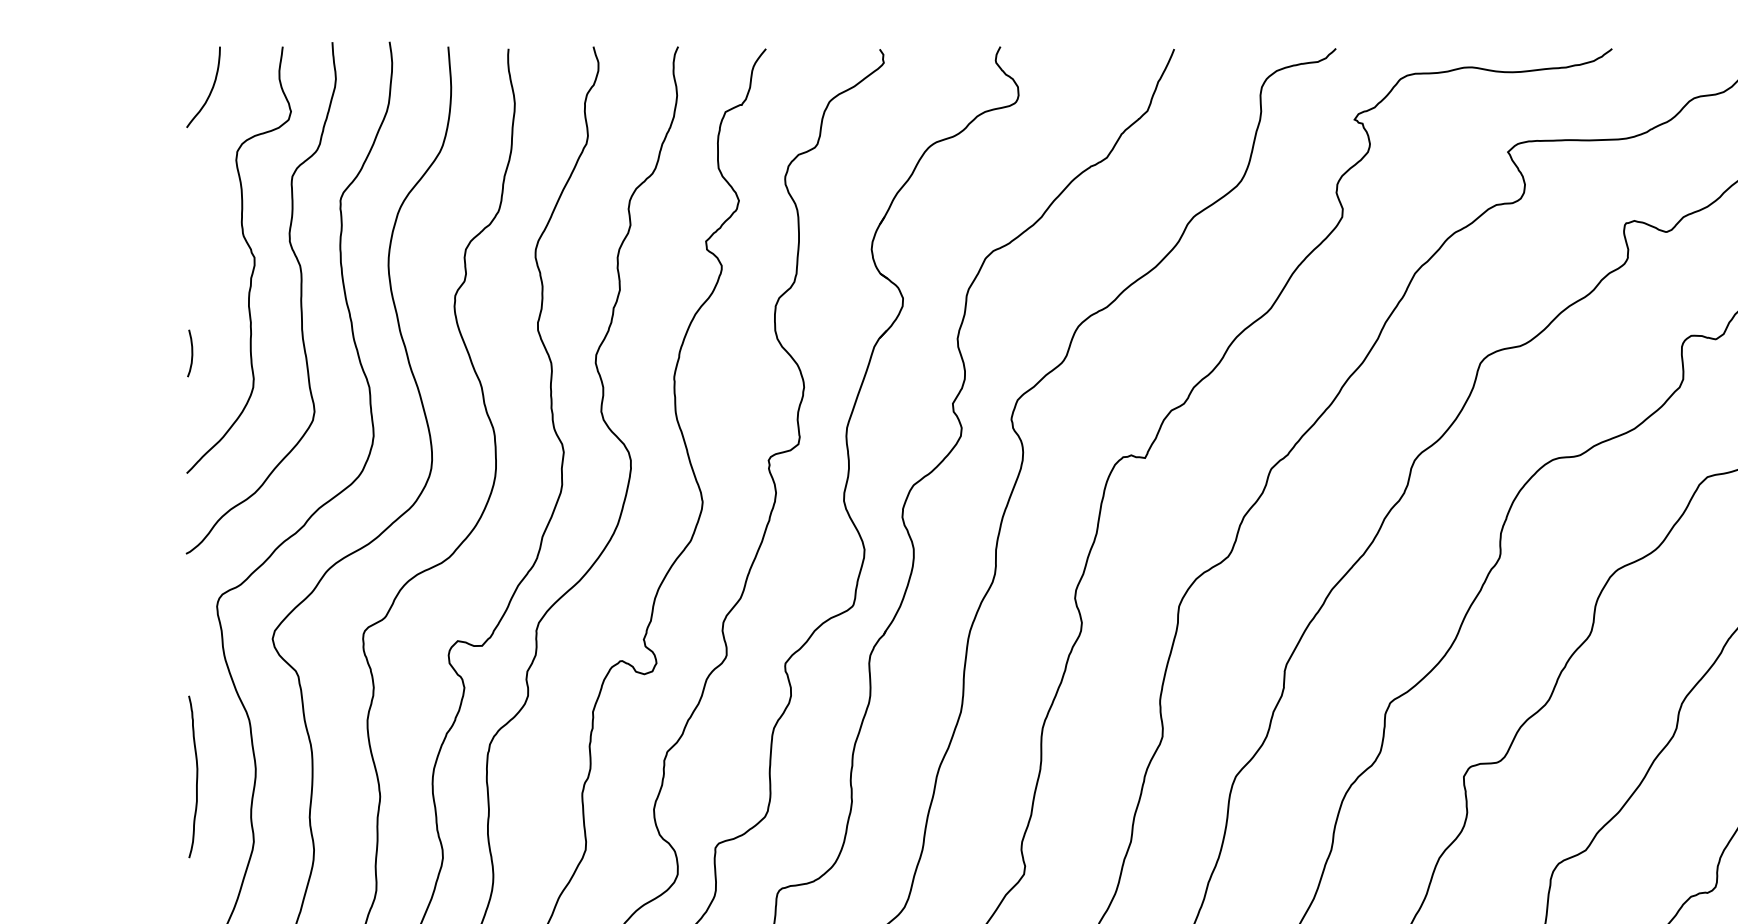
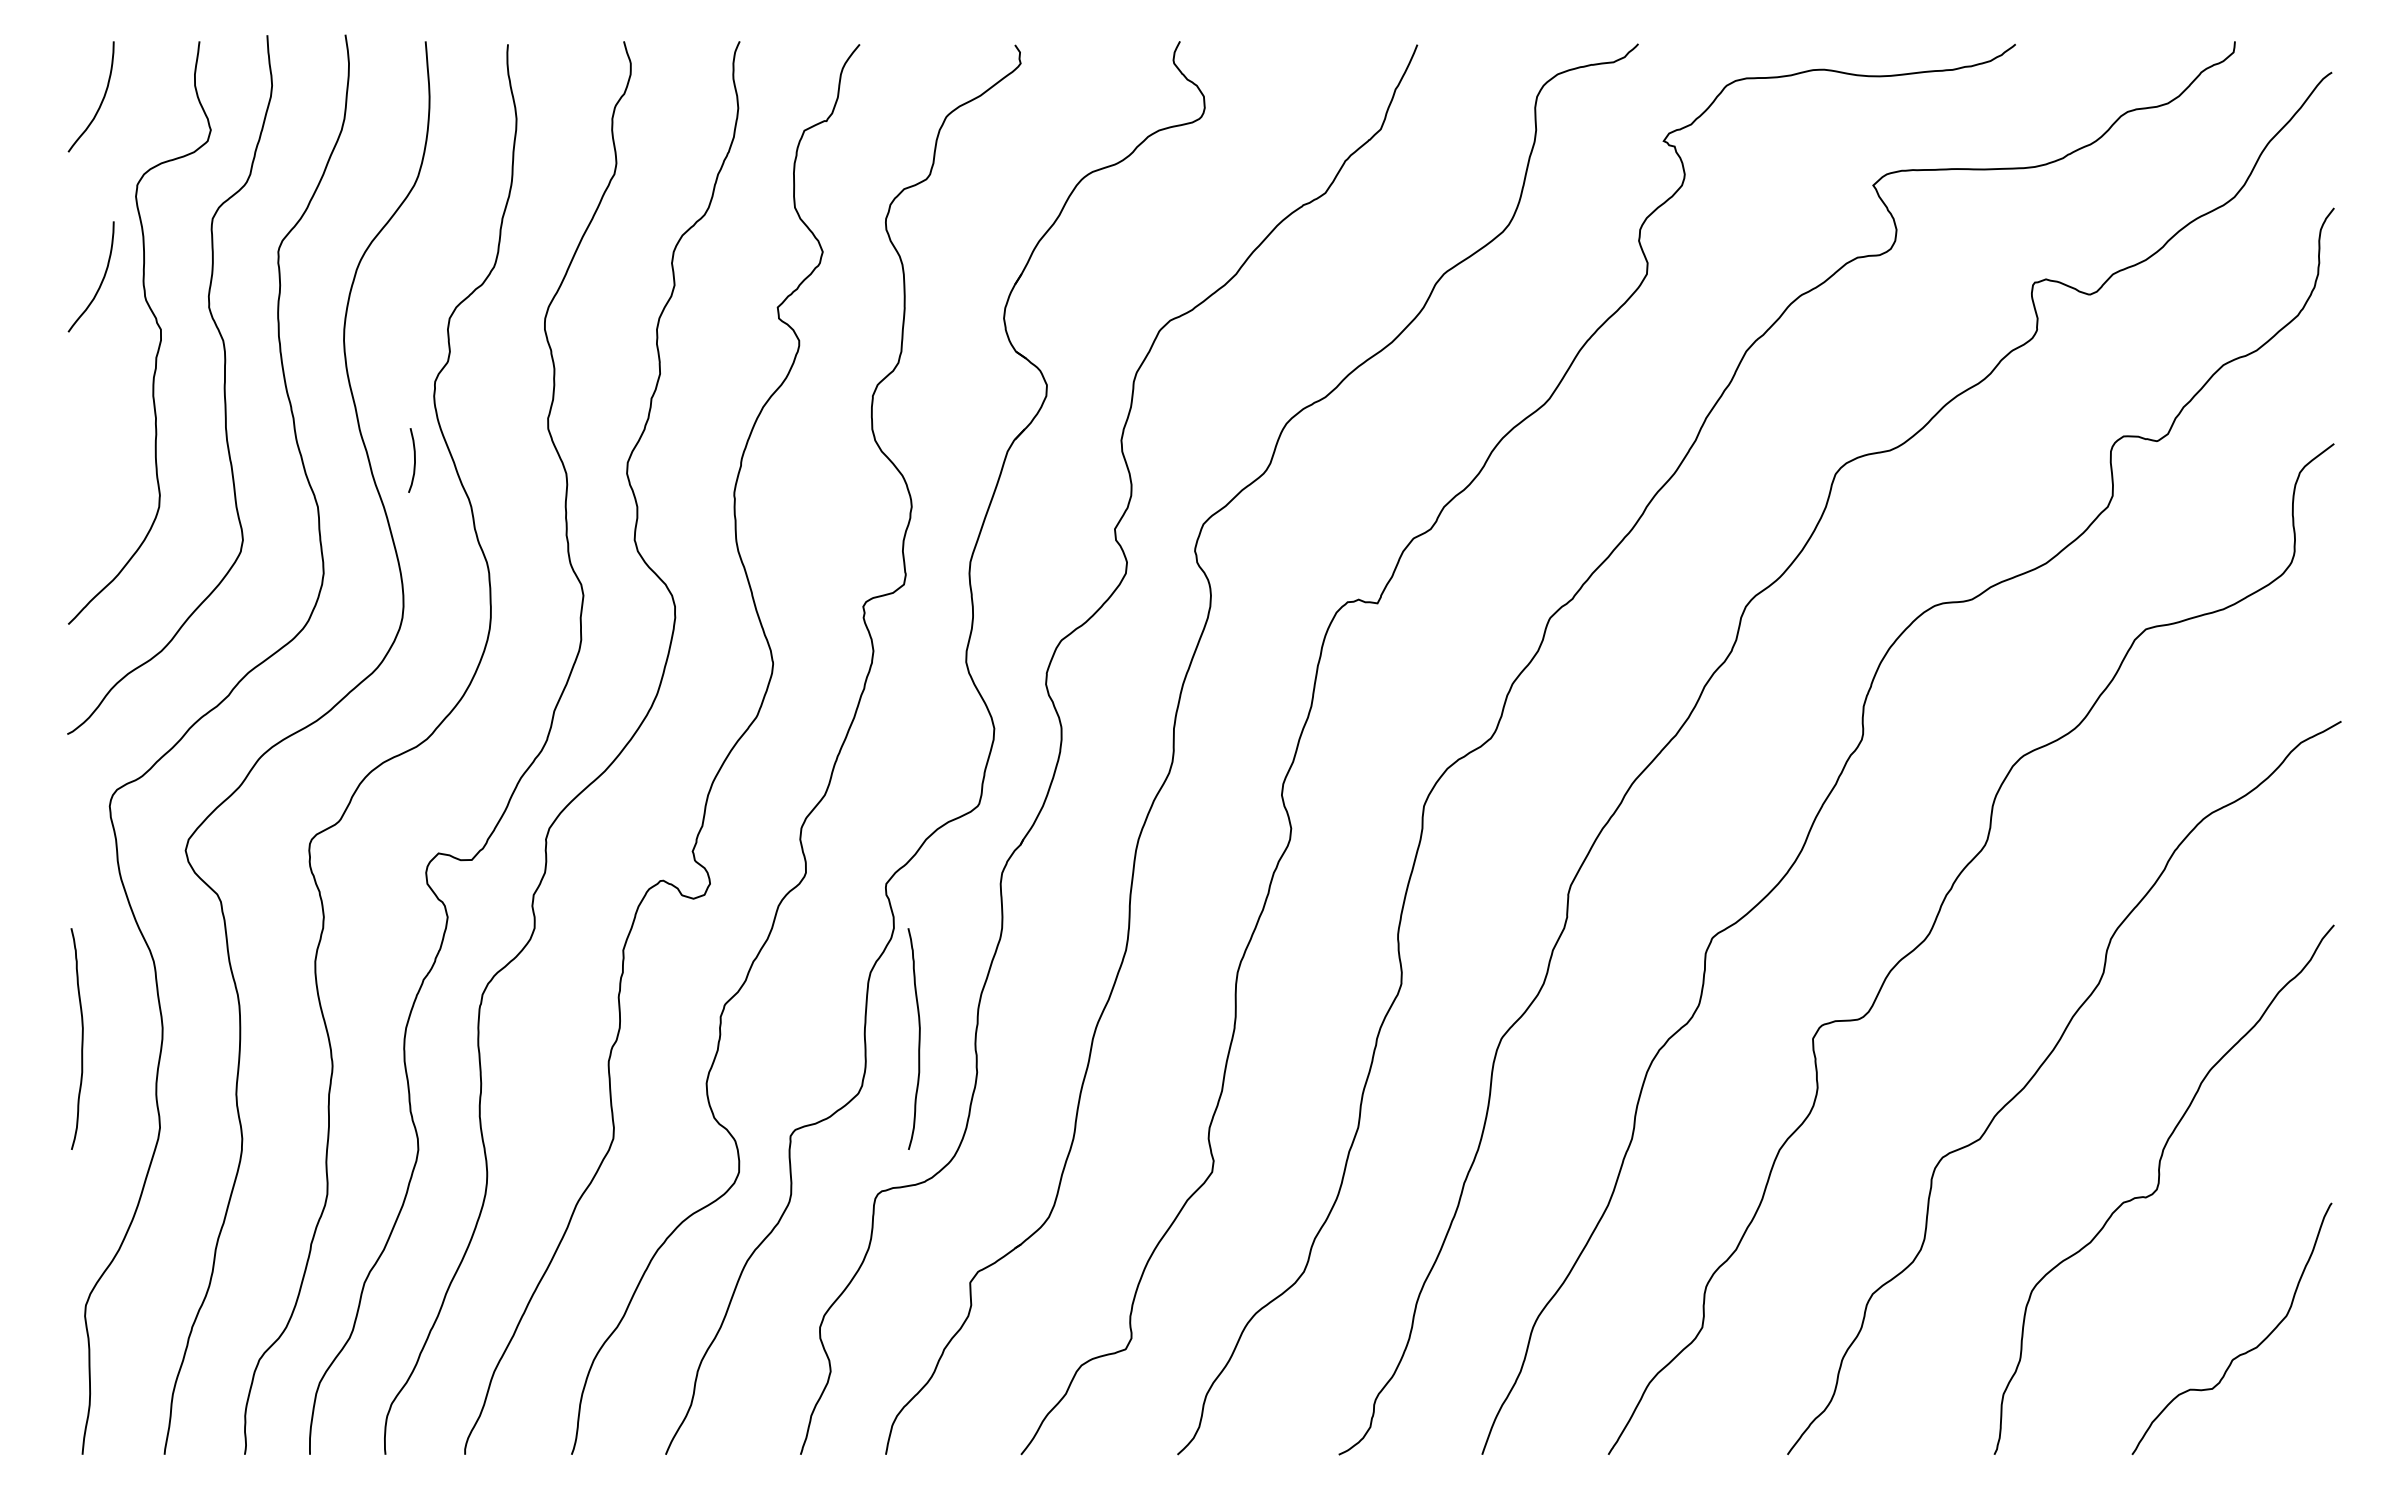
curve: (210, 223) -> (100, 282), added
curve: (192, 353) -> (414, 460), moved
curve: (809, 776) -> (918, 1038), added

